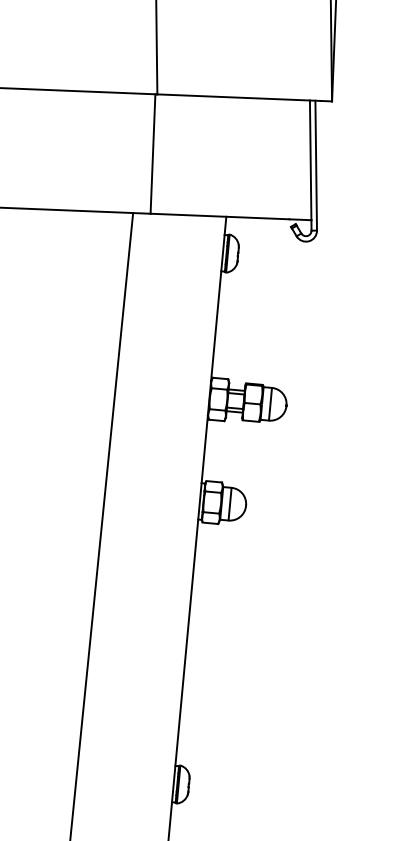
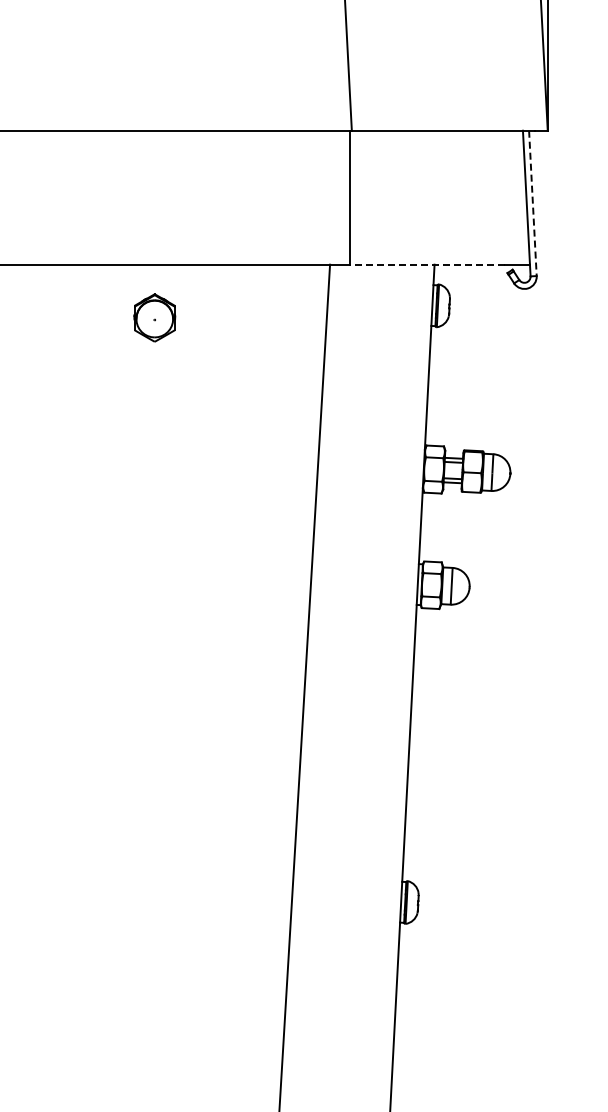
line: (315, 165) -> (532, 203), solid -> dashed
line: (220, 216) -> (427, 264), solid -> dashed

